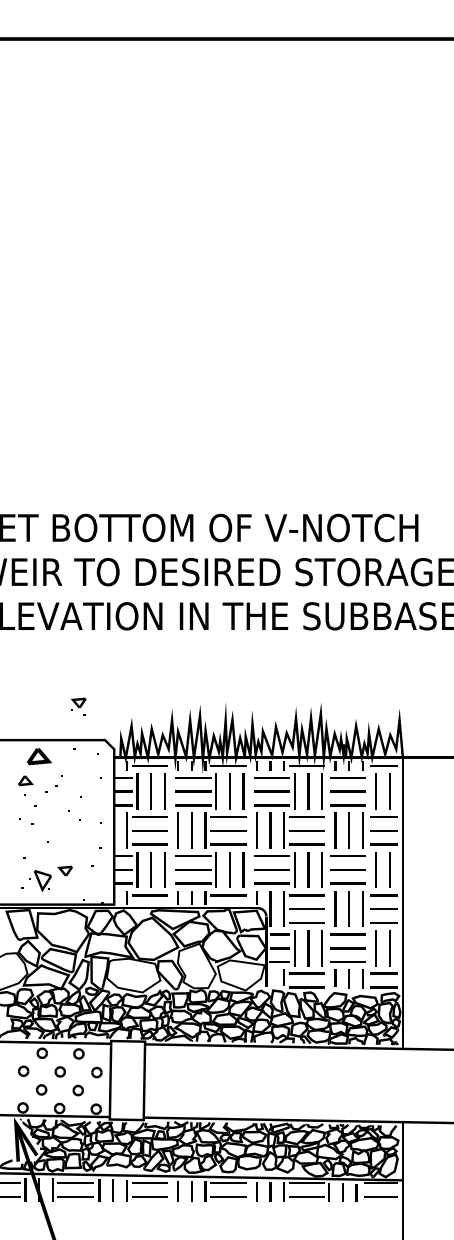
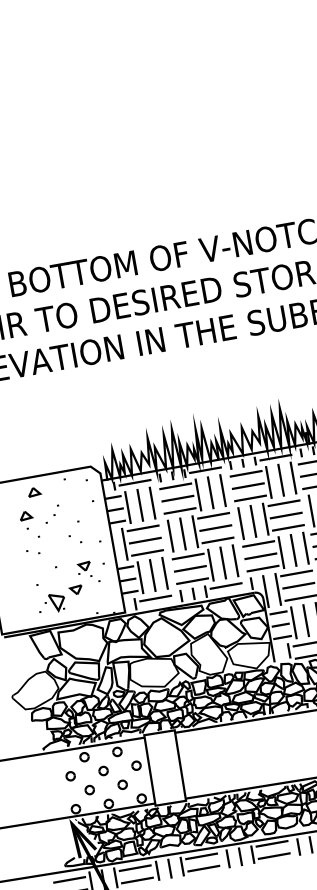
part: (78, 706) -> (84, 569), moved
part: (39, 756) -> (34, 491), size x0.62

